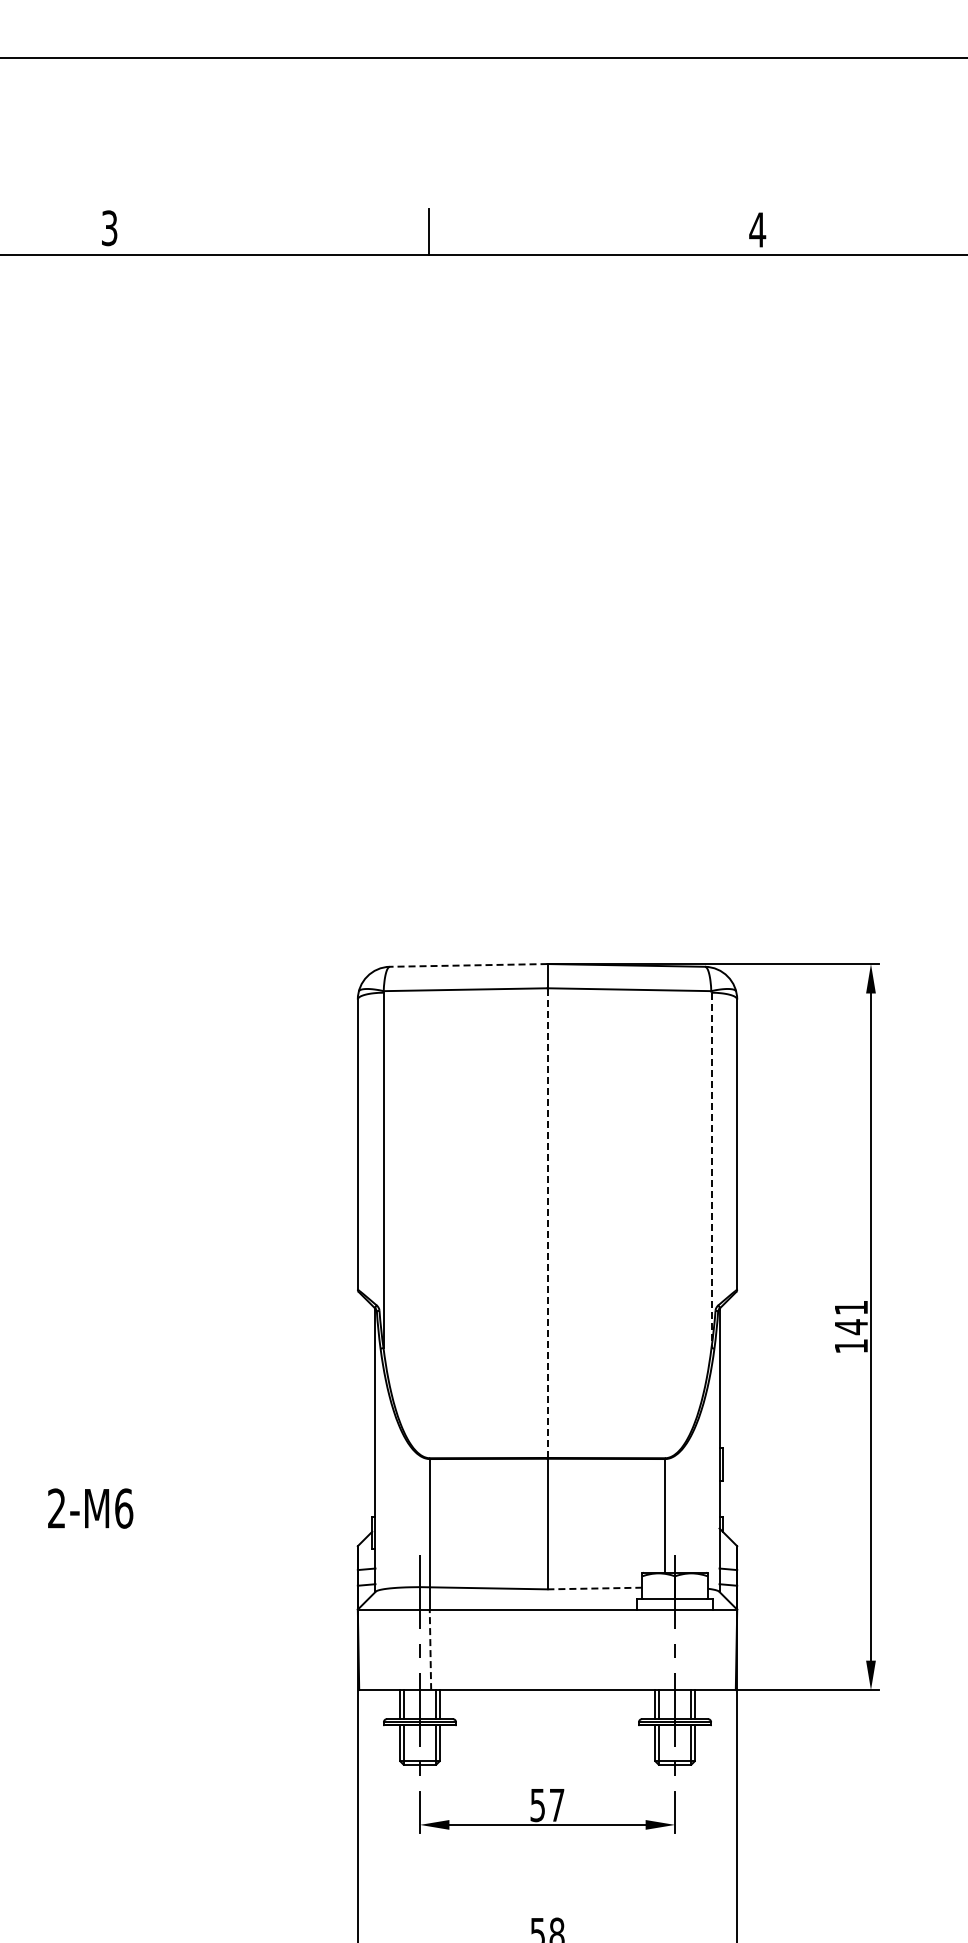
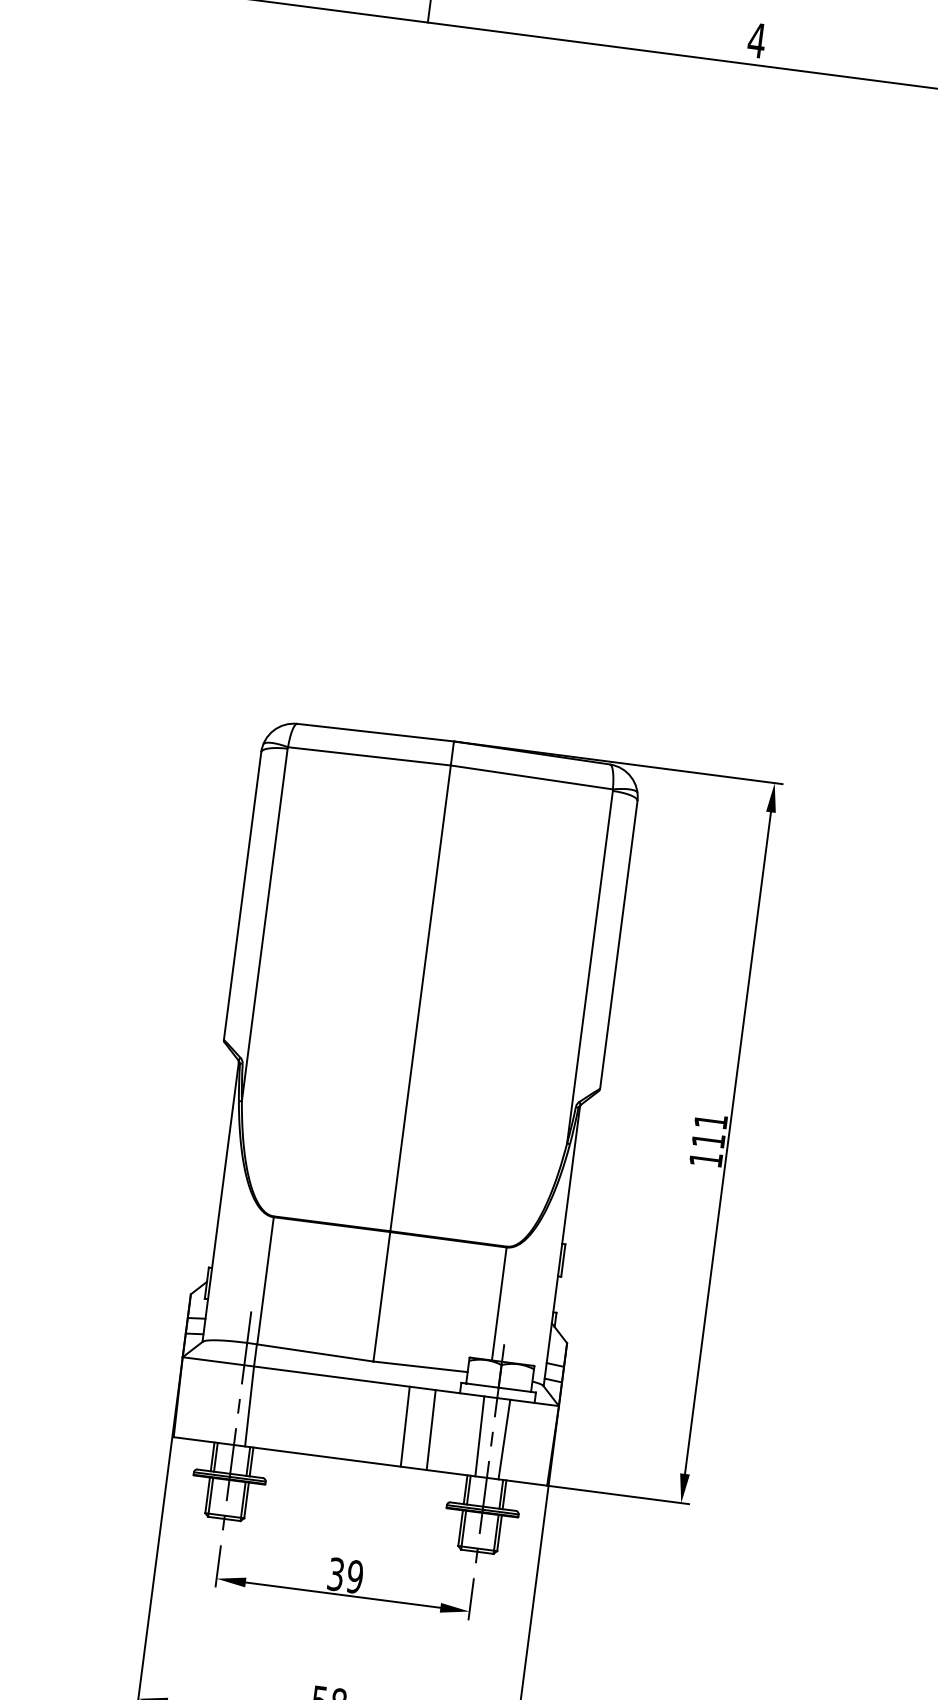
line: (468, 965) -> (375, 732), dashed -> solid
line: (711, 1170) -> (589, 967), dashed -> solid
line: (547, 1223) -> (420, 998), dashed -> solid
text: (851, 1327) -> (708, 1141), 141 -> 111
line: (594, 1588) -> (420, 1366), dashed -> solid
line: (430, 1649) -> (249, 1406), dashed -> solid
line: (587, 1649) -> (405, 1426), added
line: (613, 1649) -> (431, 1429), added
line: (662, 1649) -> (479, 1436), added
line: (687, 1649) -> (504, 1439), added
text: (547, 1805) -> (345, 1575), 57 -> 39

